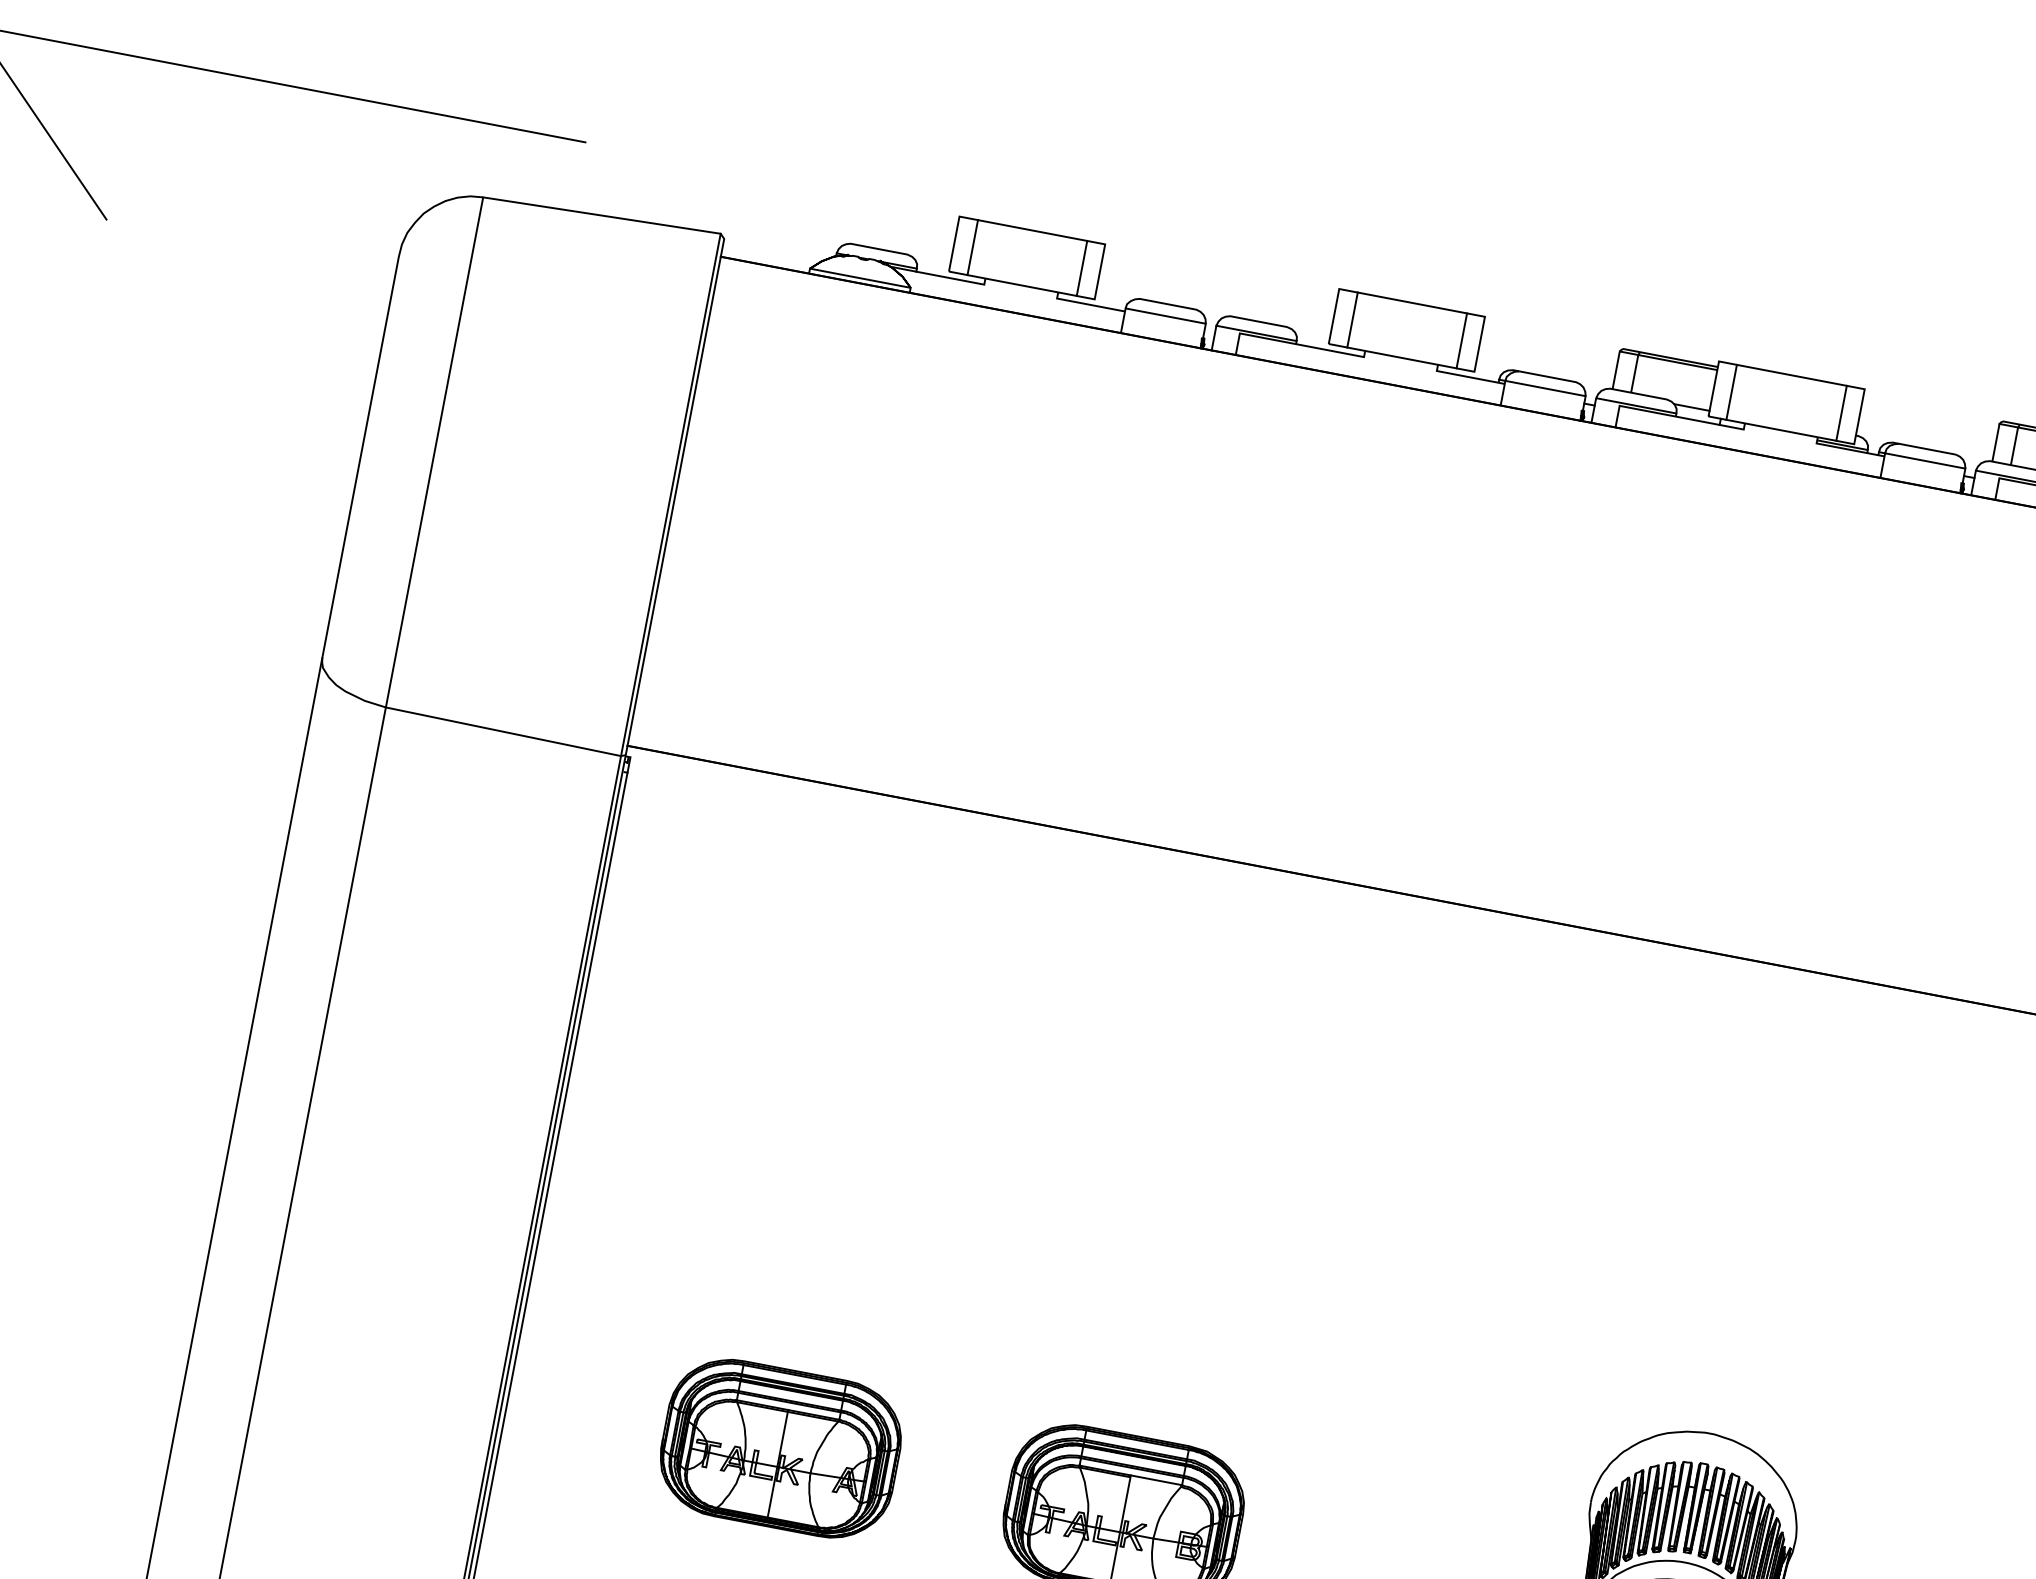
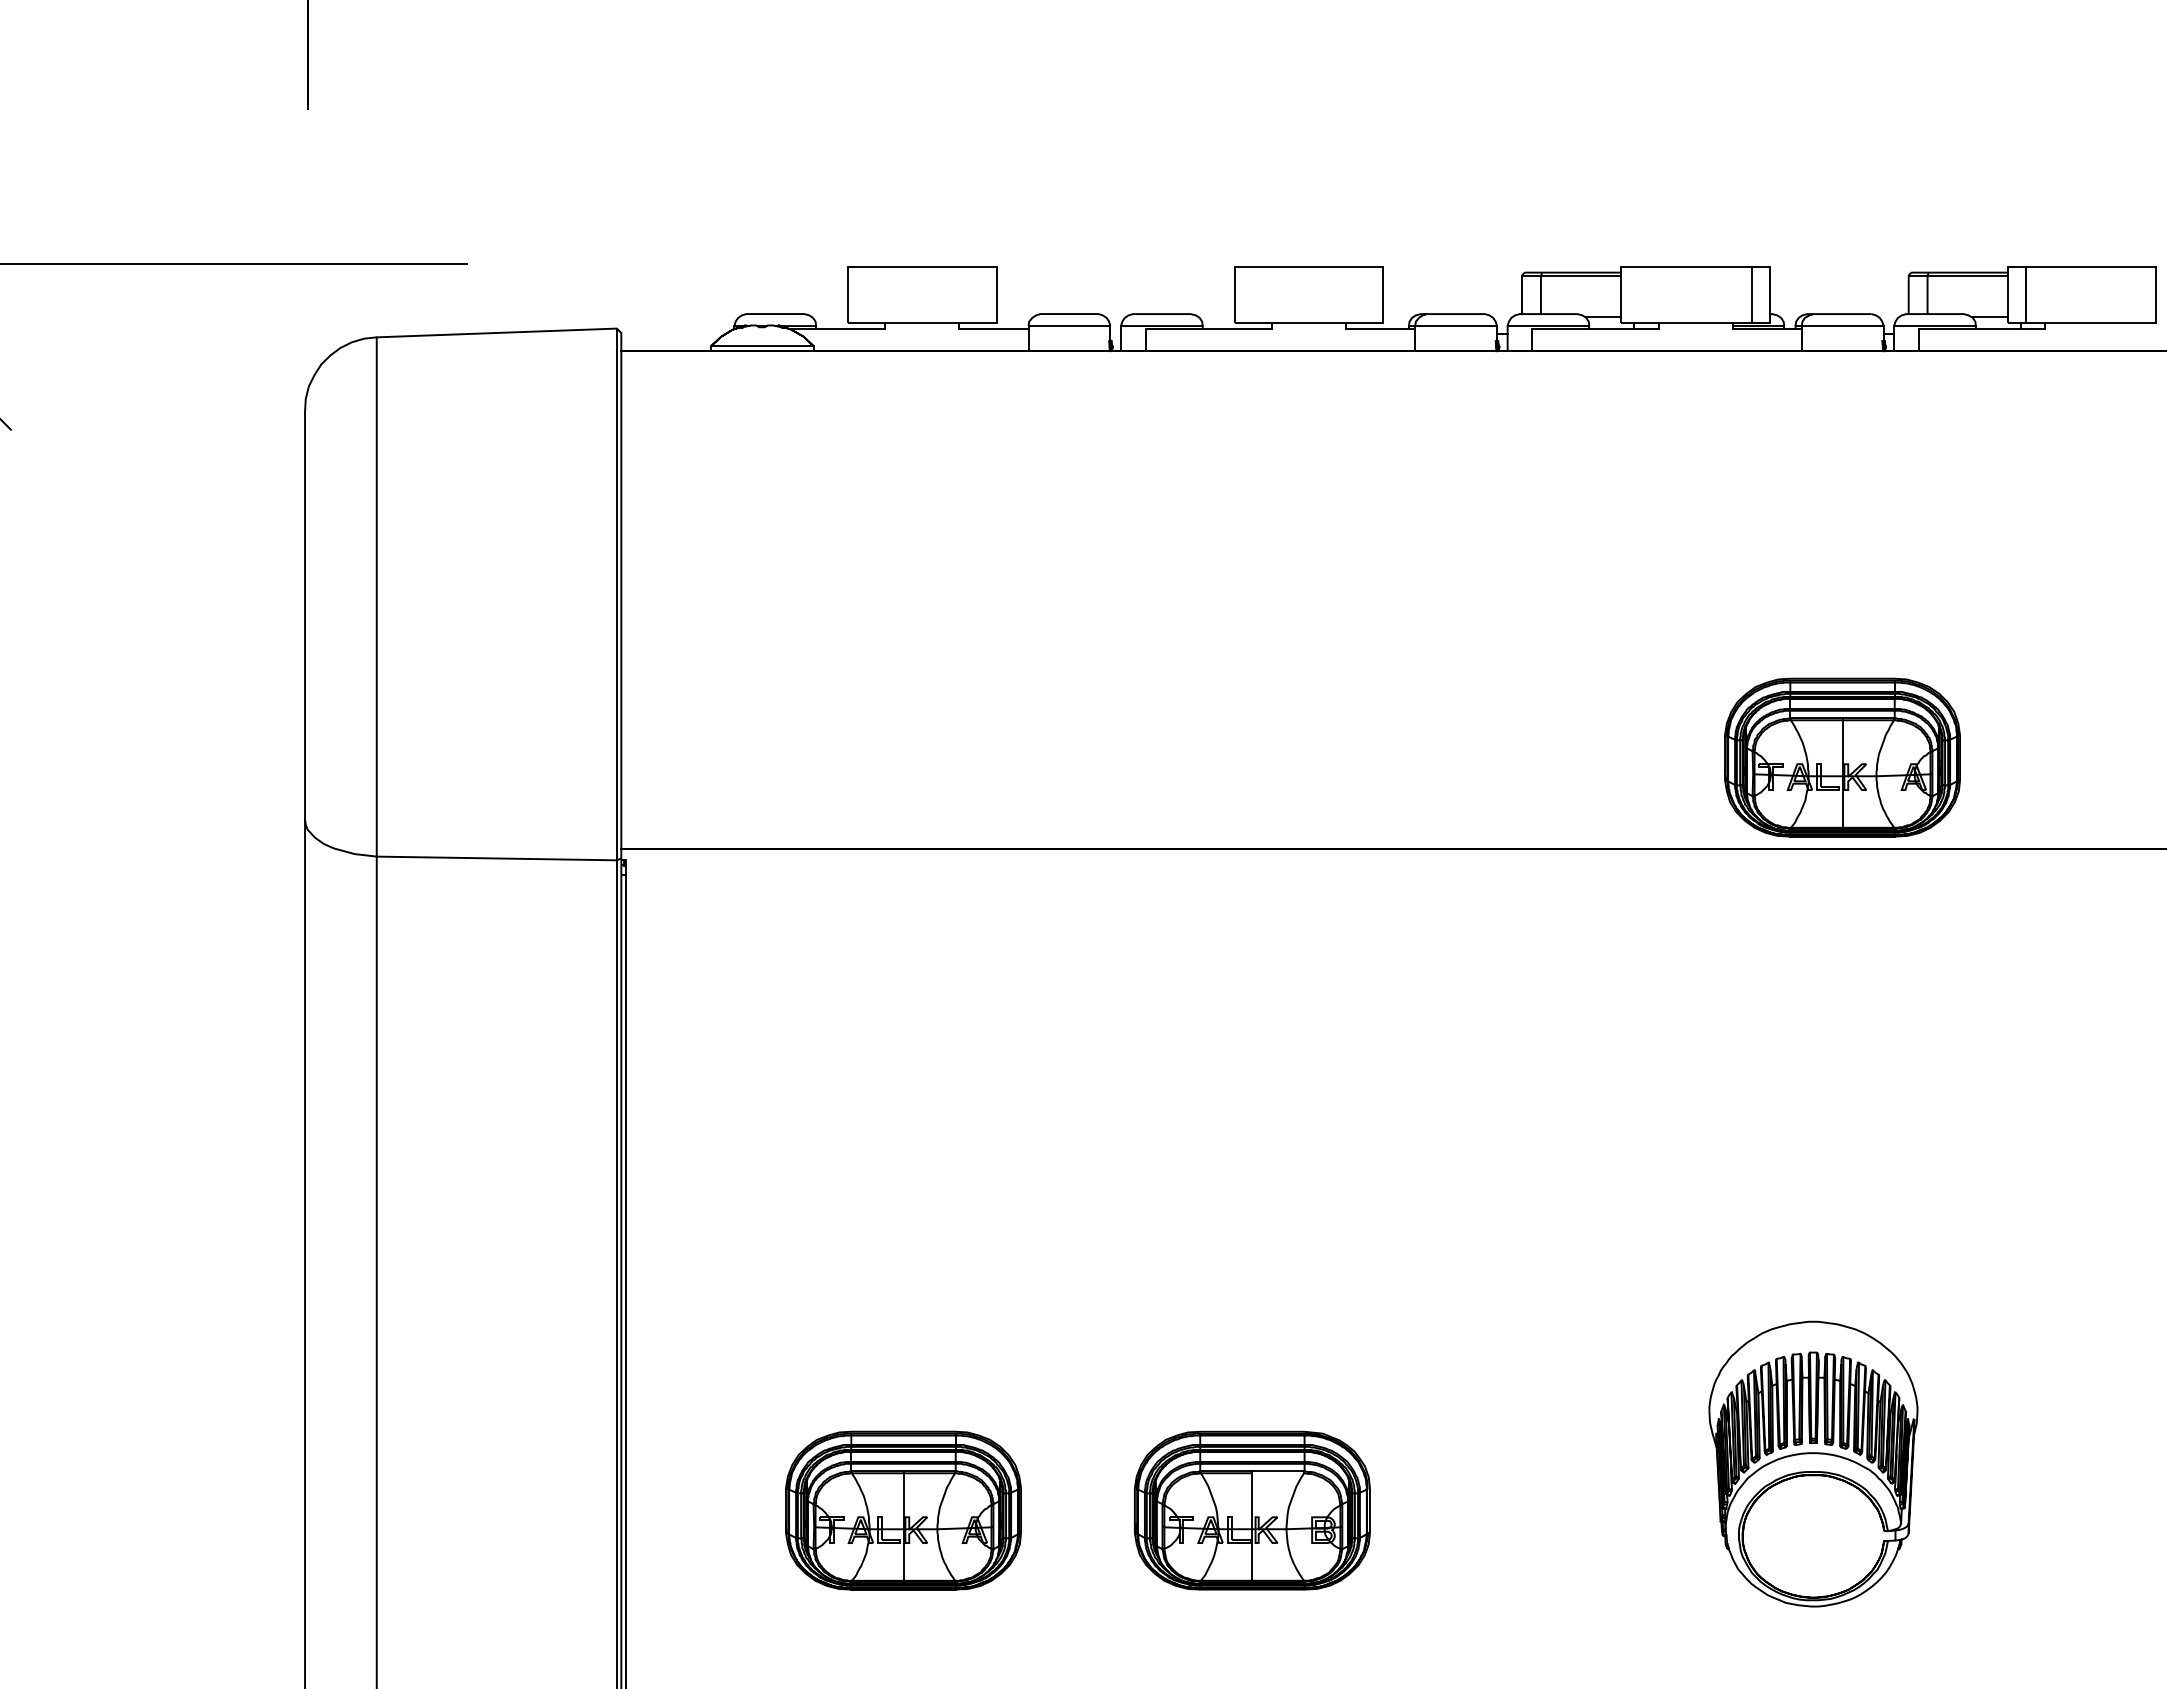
line: (973, 247) -> (867, 294), removed
line: (1082, 268) -> (978, 294), removed
line: (1352, 319) -> (1253, 294), removed
line: (1461, 340) -> (1364, 294), removed
line: (1731, 391) -> (1639, 294), removed
part: (1844, 884) -> (1842, 757), added

